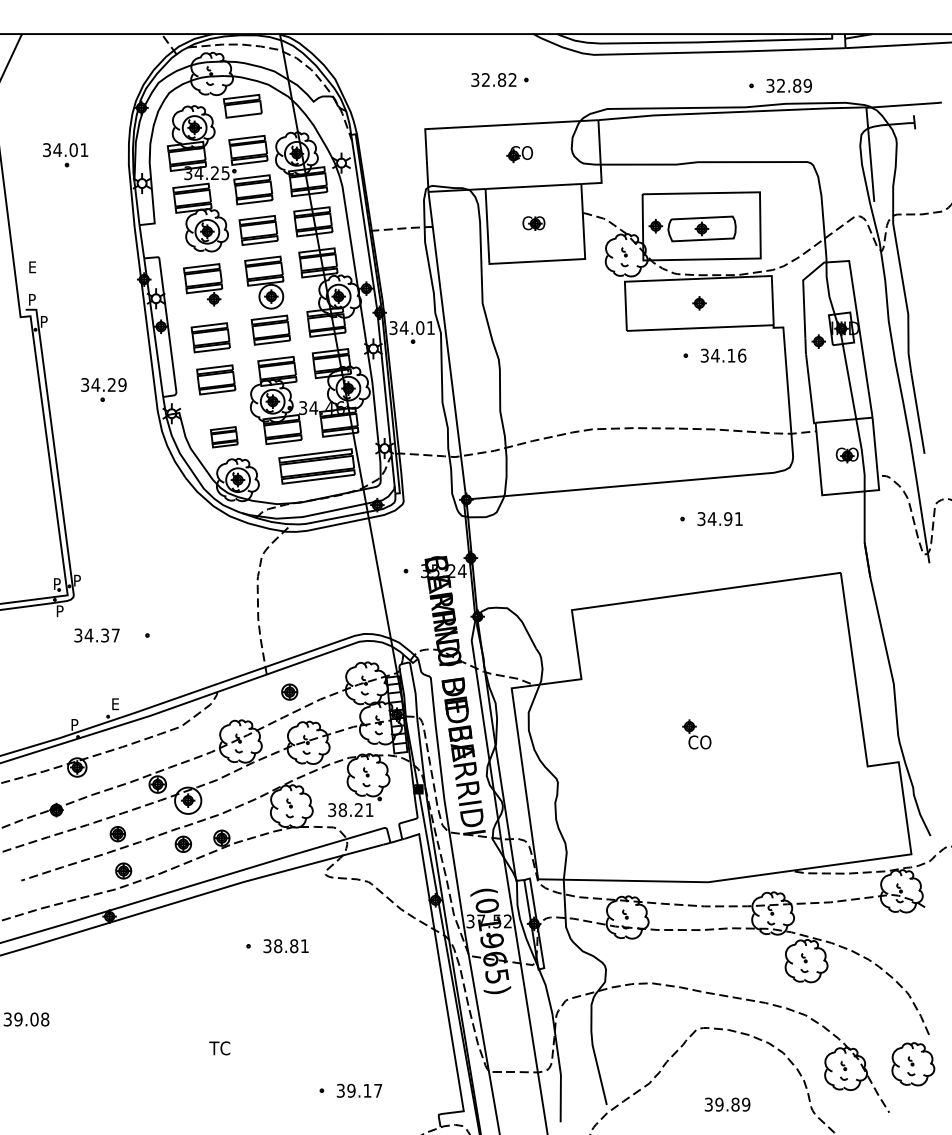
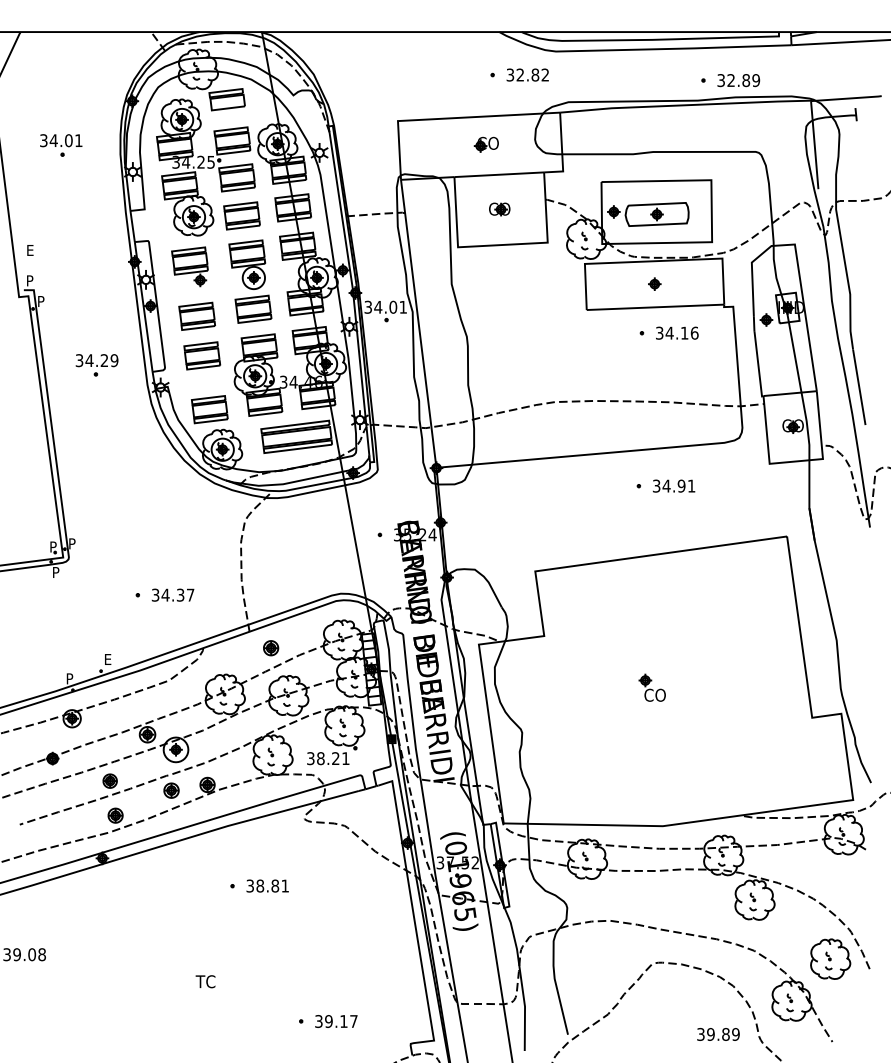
text: (493, 79) -> (527, 74), moved
part: (224, 436) -> (210, 408), size x1.43
text: (96, 635) -> (172, 595), moved
part: (913, 1064) -> (830, 959), moved
text: (727, 1104) -> (718, 1034), moved

